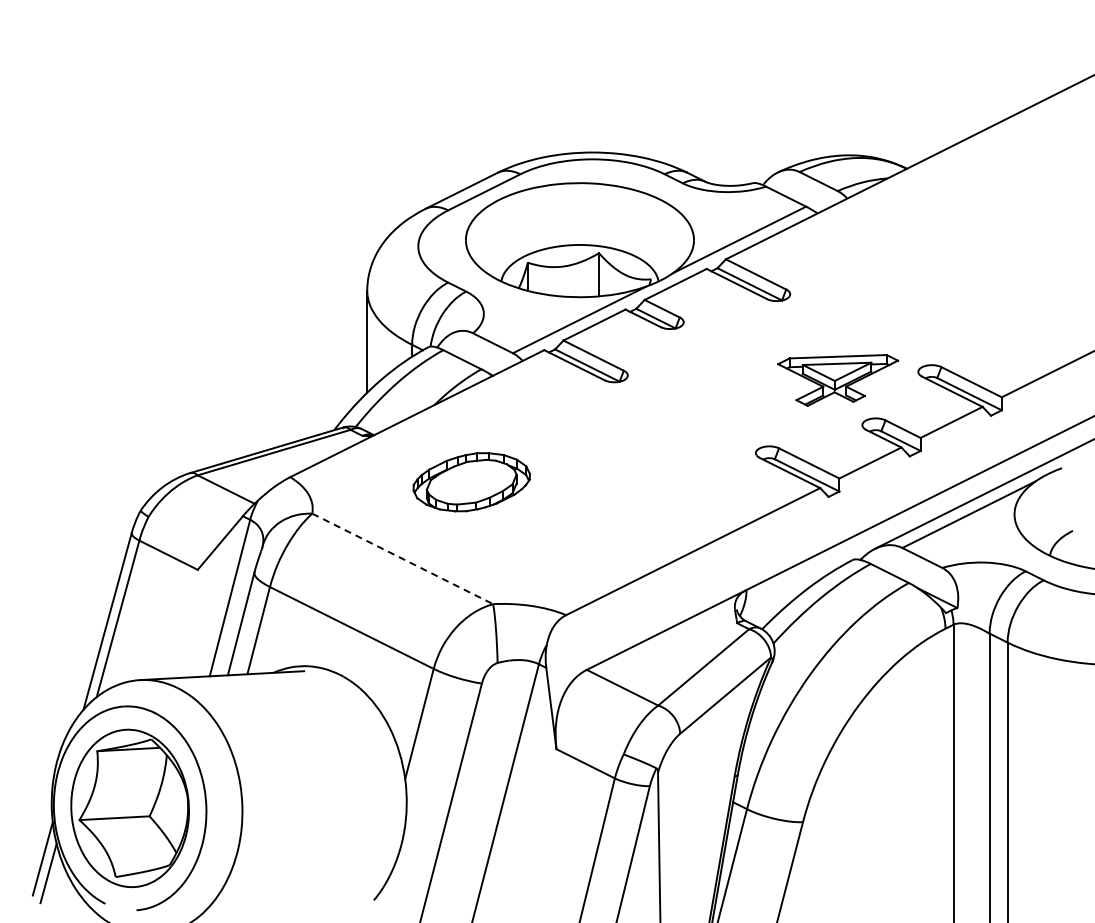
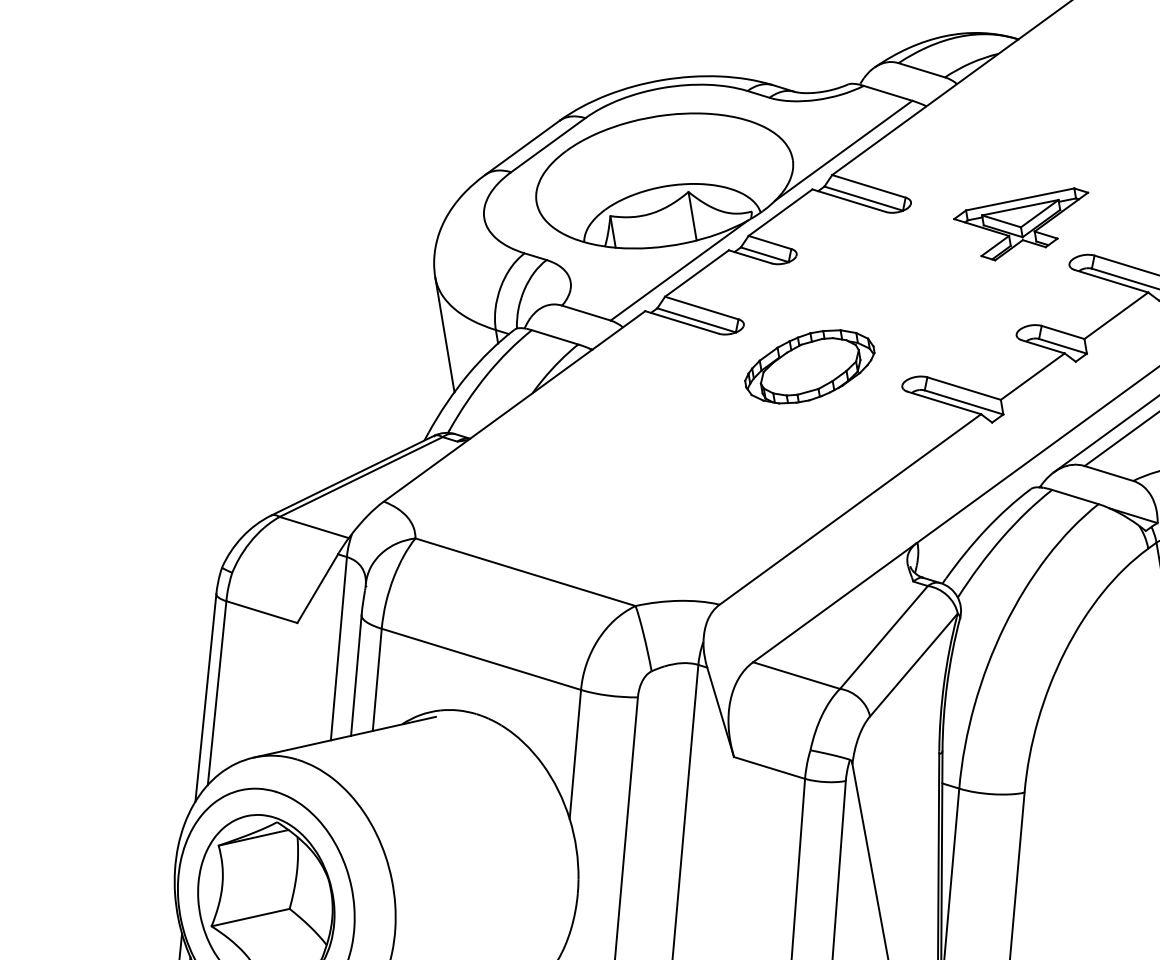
part: (838, 380) -> (1025, 226), moved
part: (471, 482) -> (809, 367), moved
line: (403, 559) -> (526, 572), dashed -> solid

